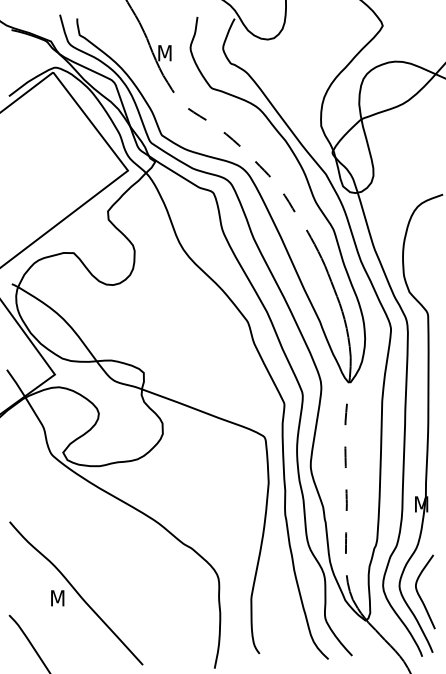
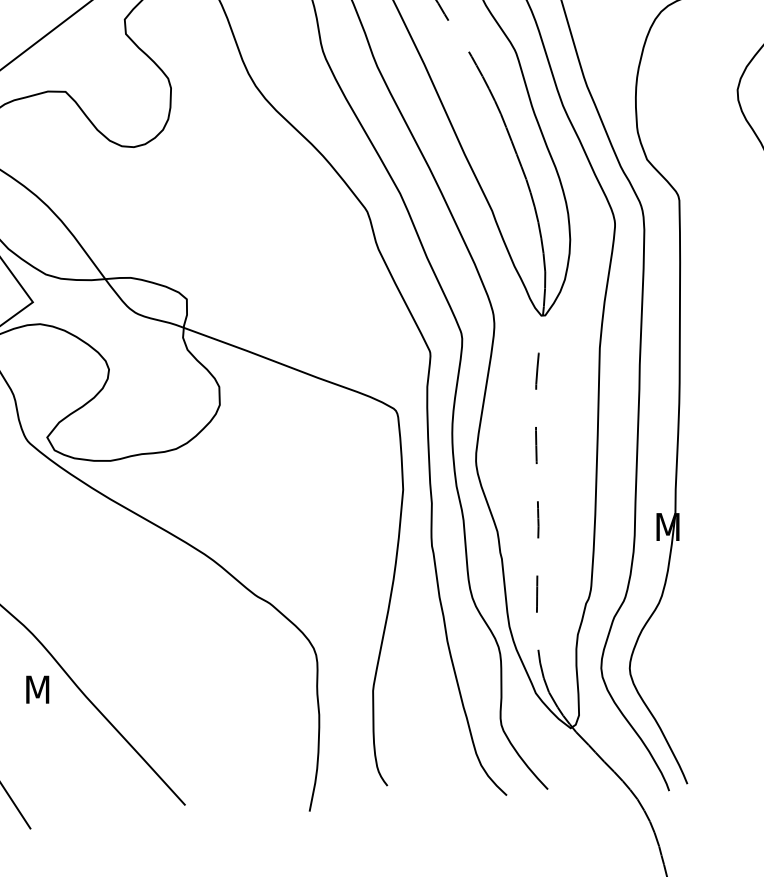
curve: (420, 595) -> (666, 684), removed

